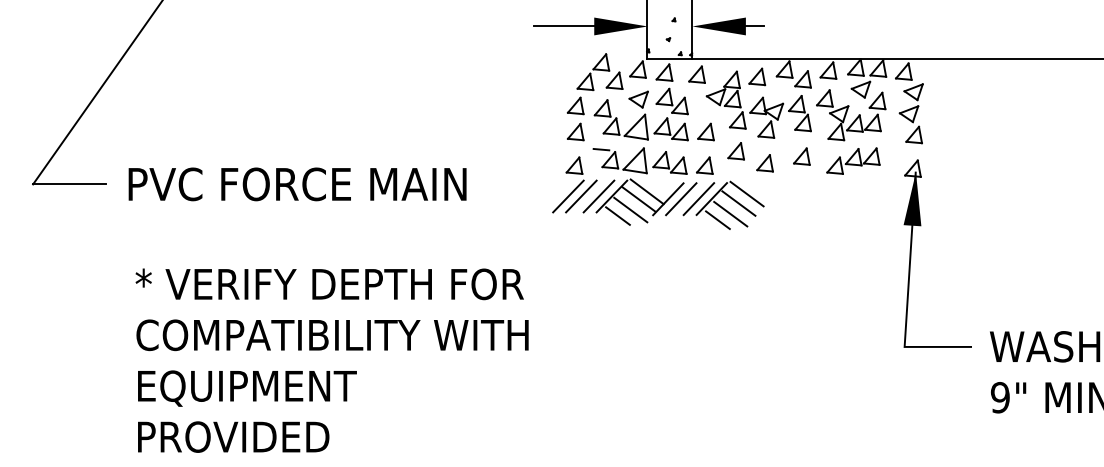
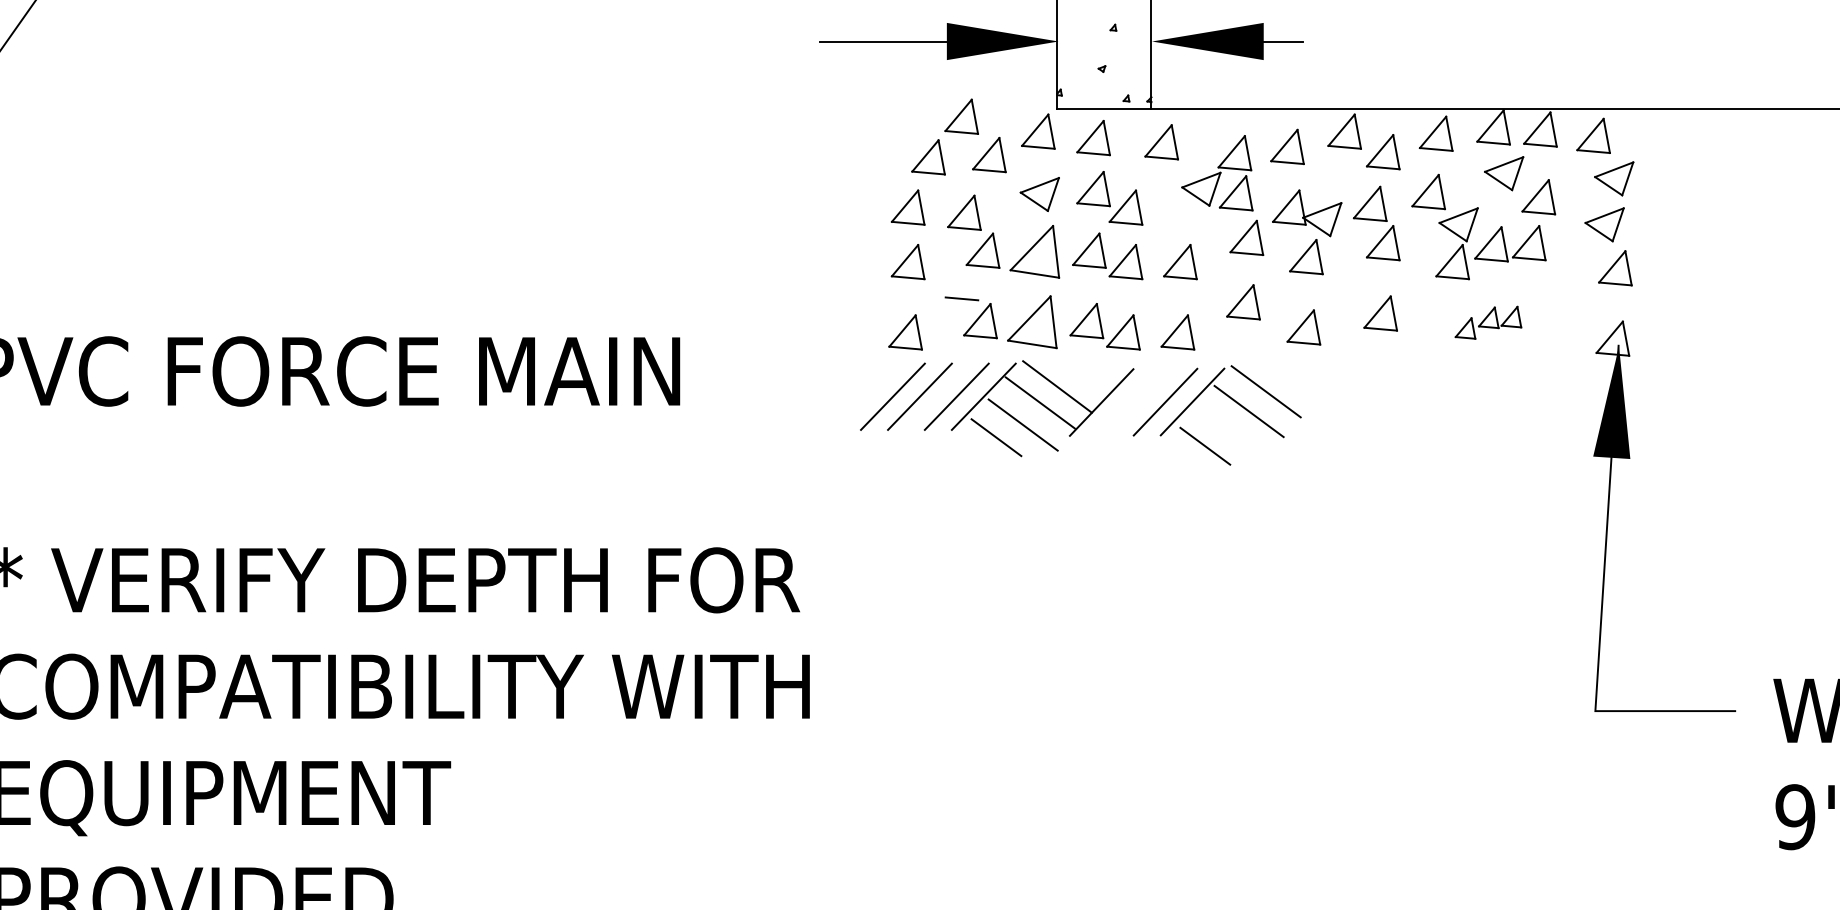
part: (853, 160) -> (1488, 321), size x0.6
line: (681, 199) -> (1129, 403), removed
line: (730, 213) -> (1231, 432), removed

